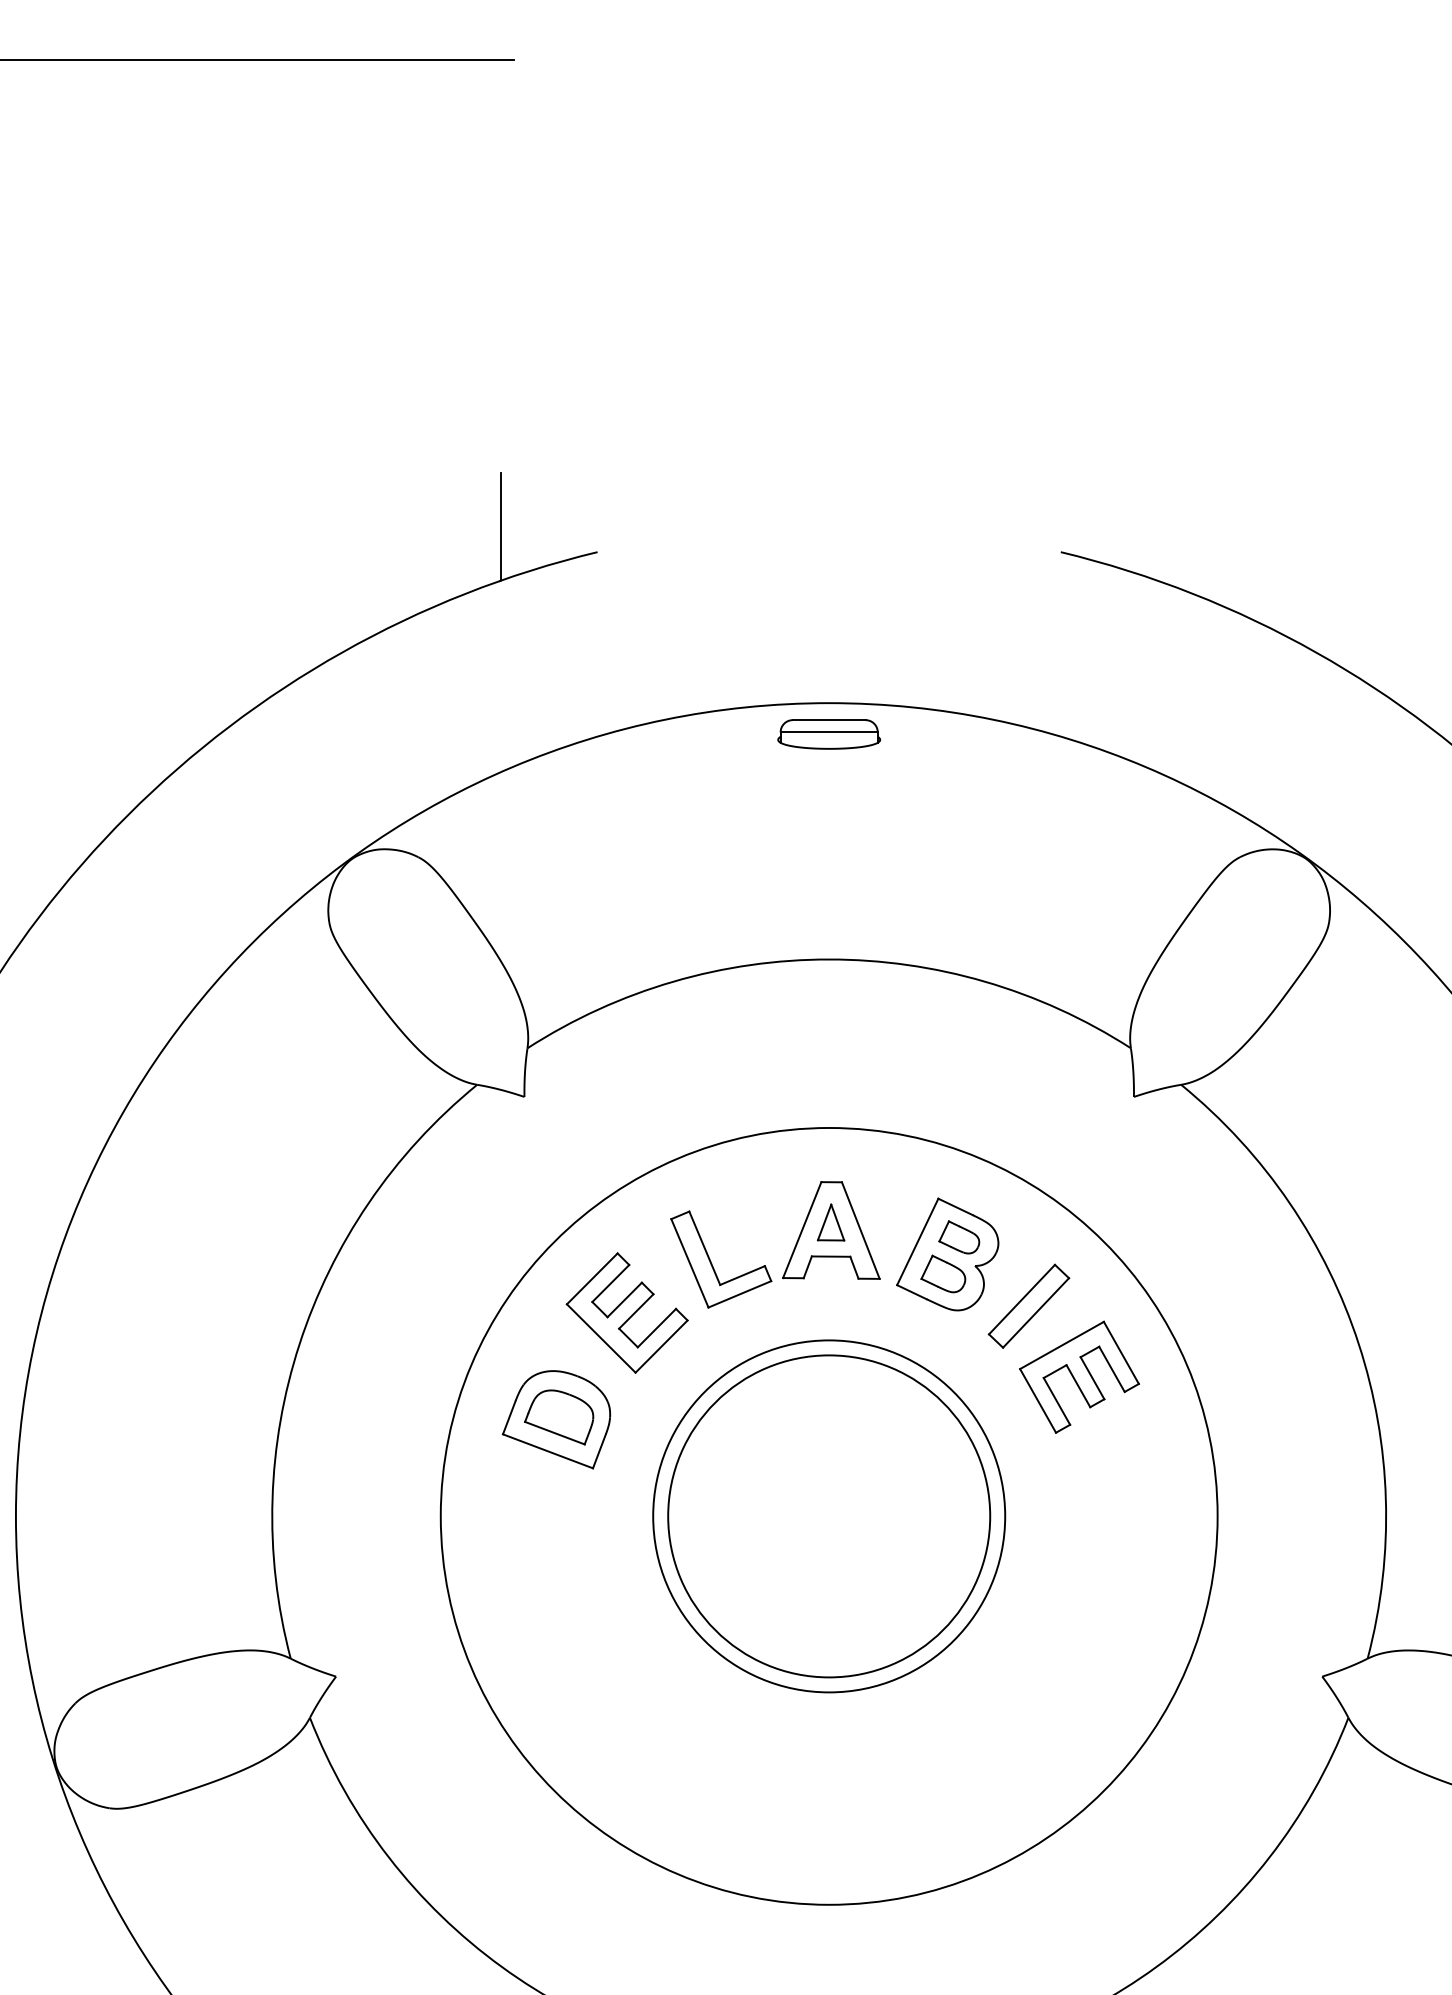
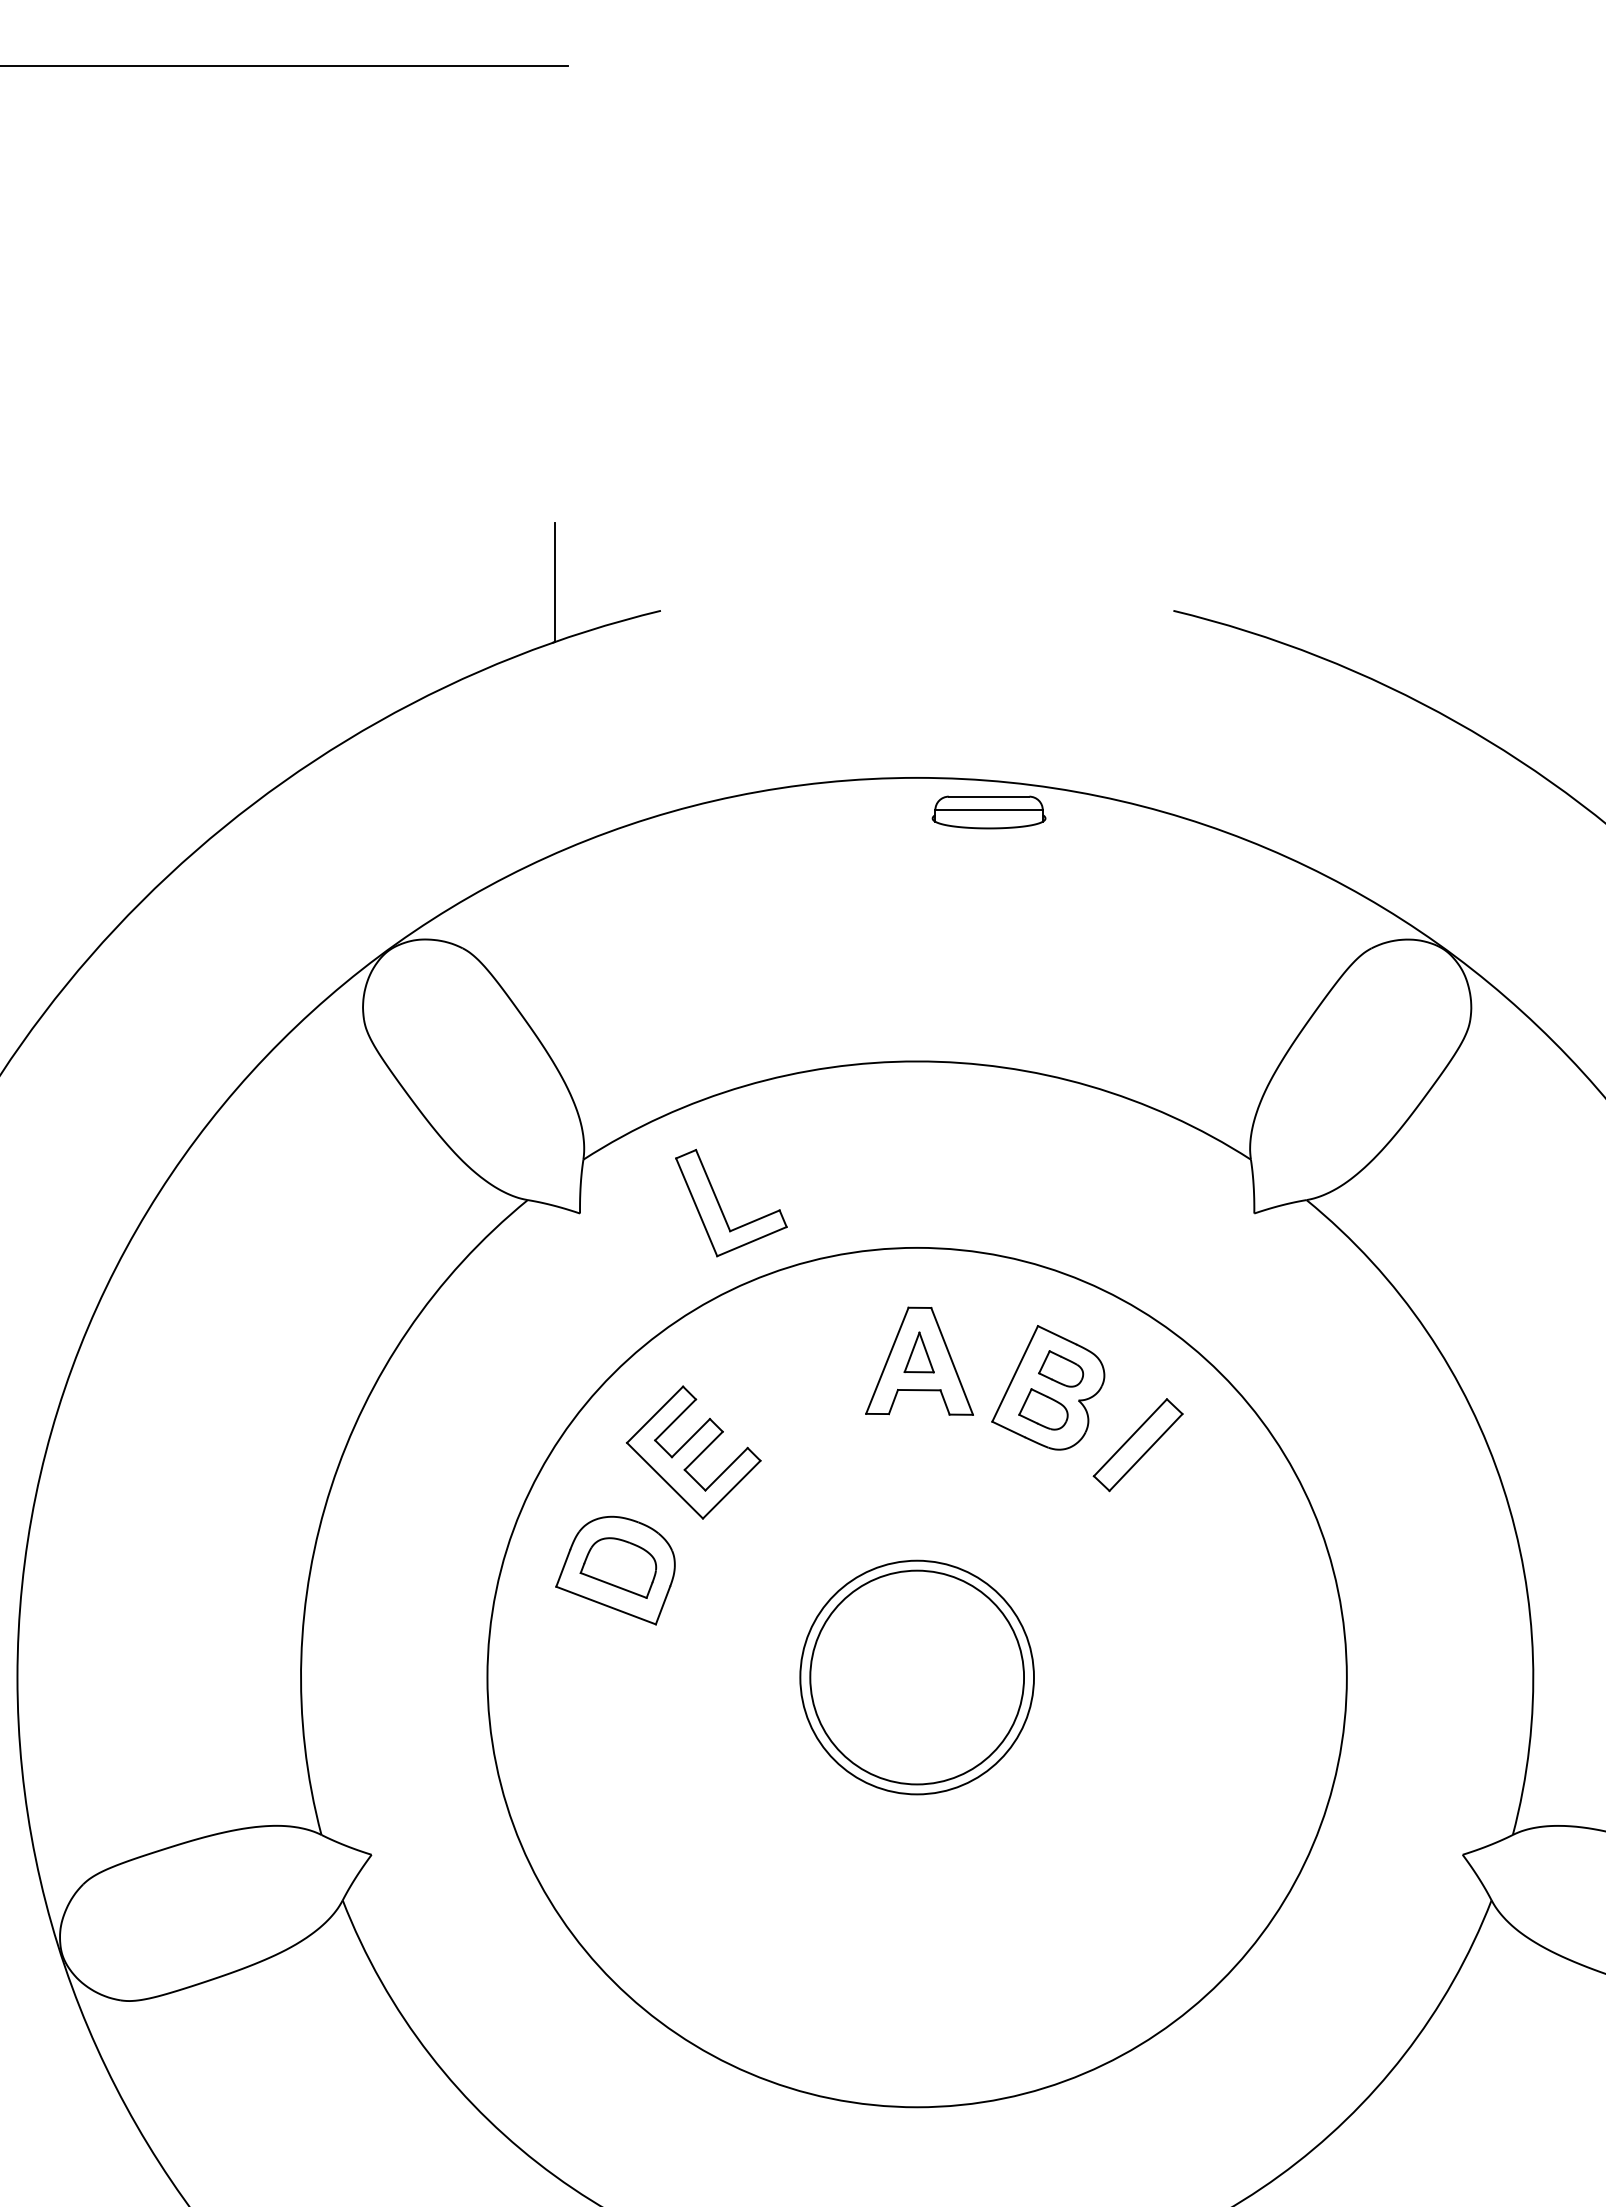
part: (828, 734) -> (988, 812), moved
part: (712, 1263) -> (721, 1207), moved
part: (1079, 1376) -> (1194, 1522), removed
circle: (829, 1516) -> (917, 1677), size x0.6
circle: (829, 1516) -> (917, 1677), size x0.6

